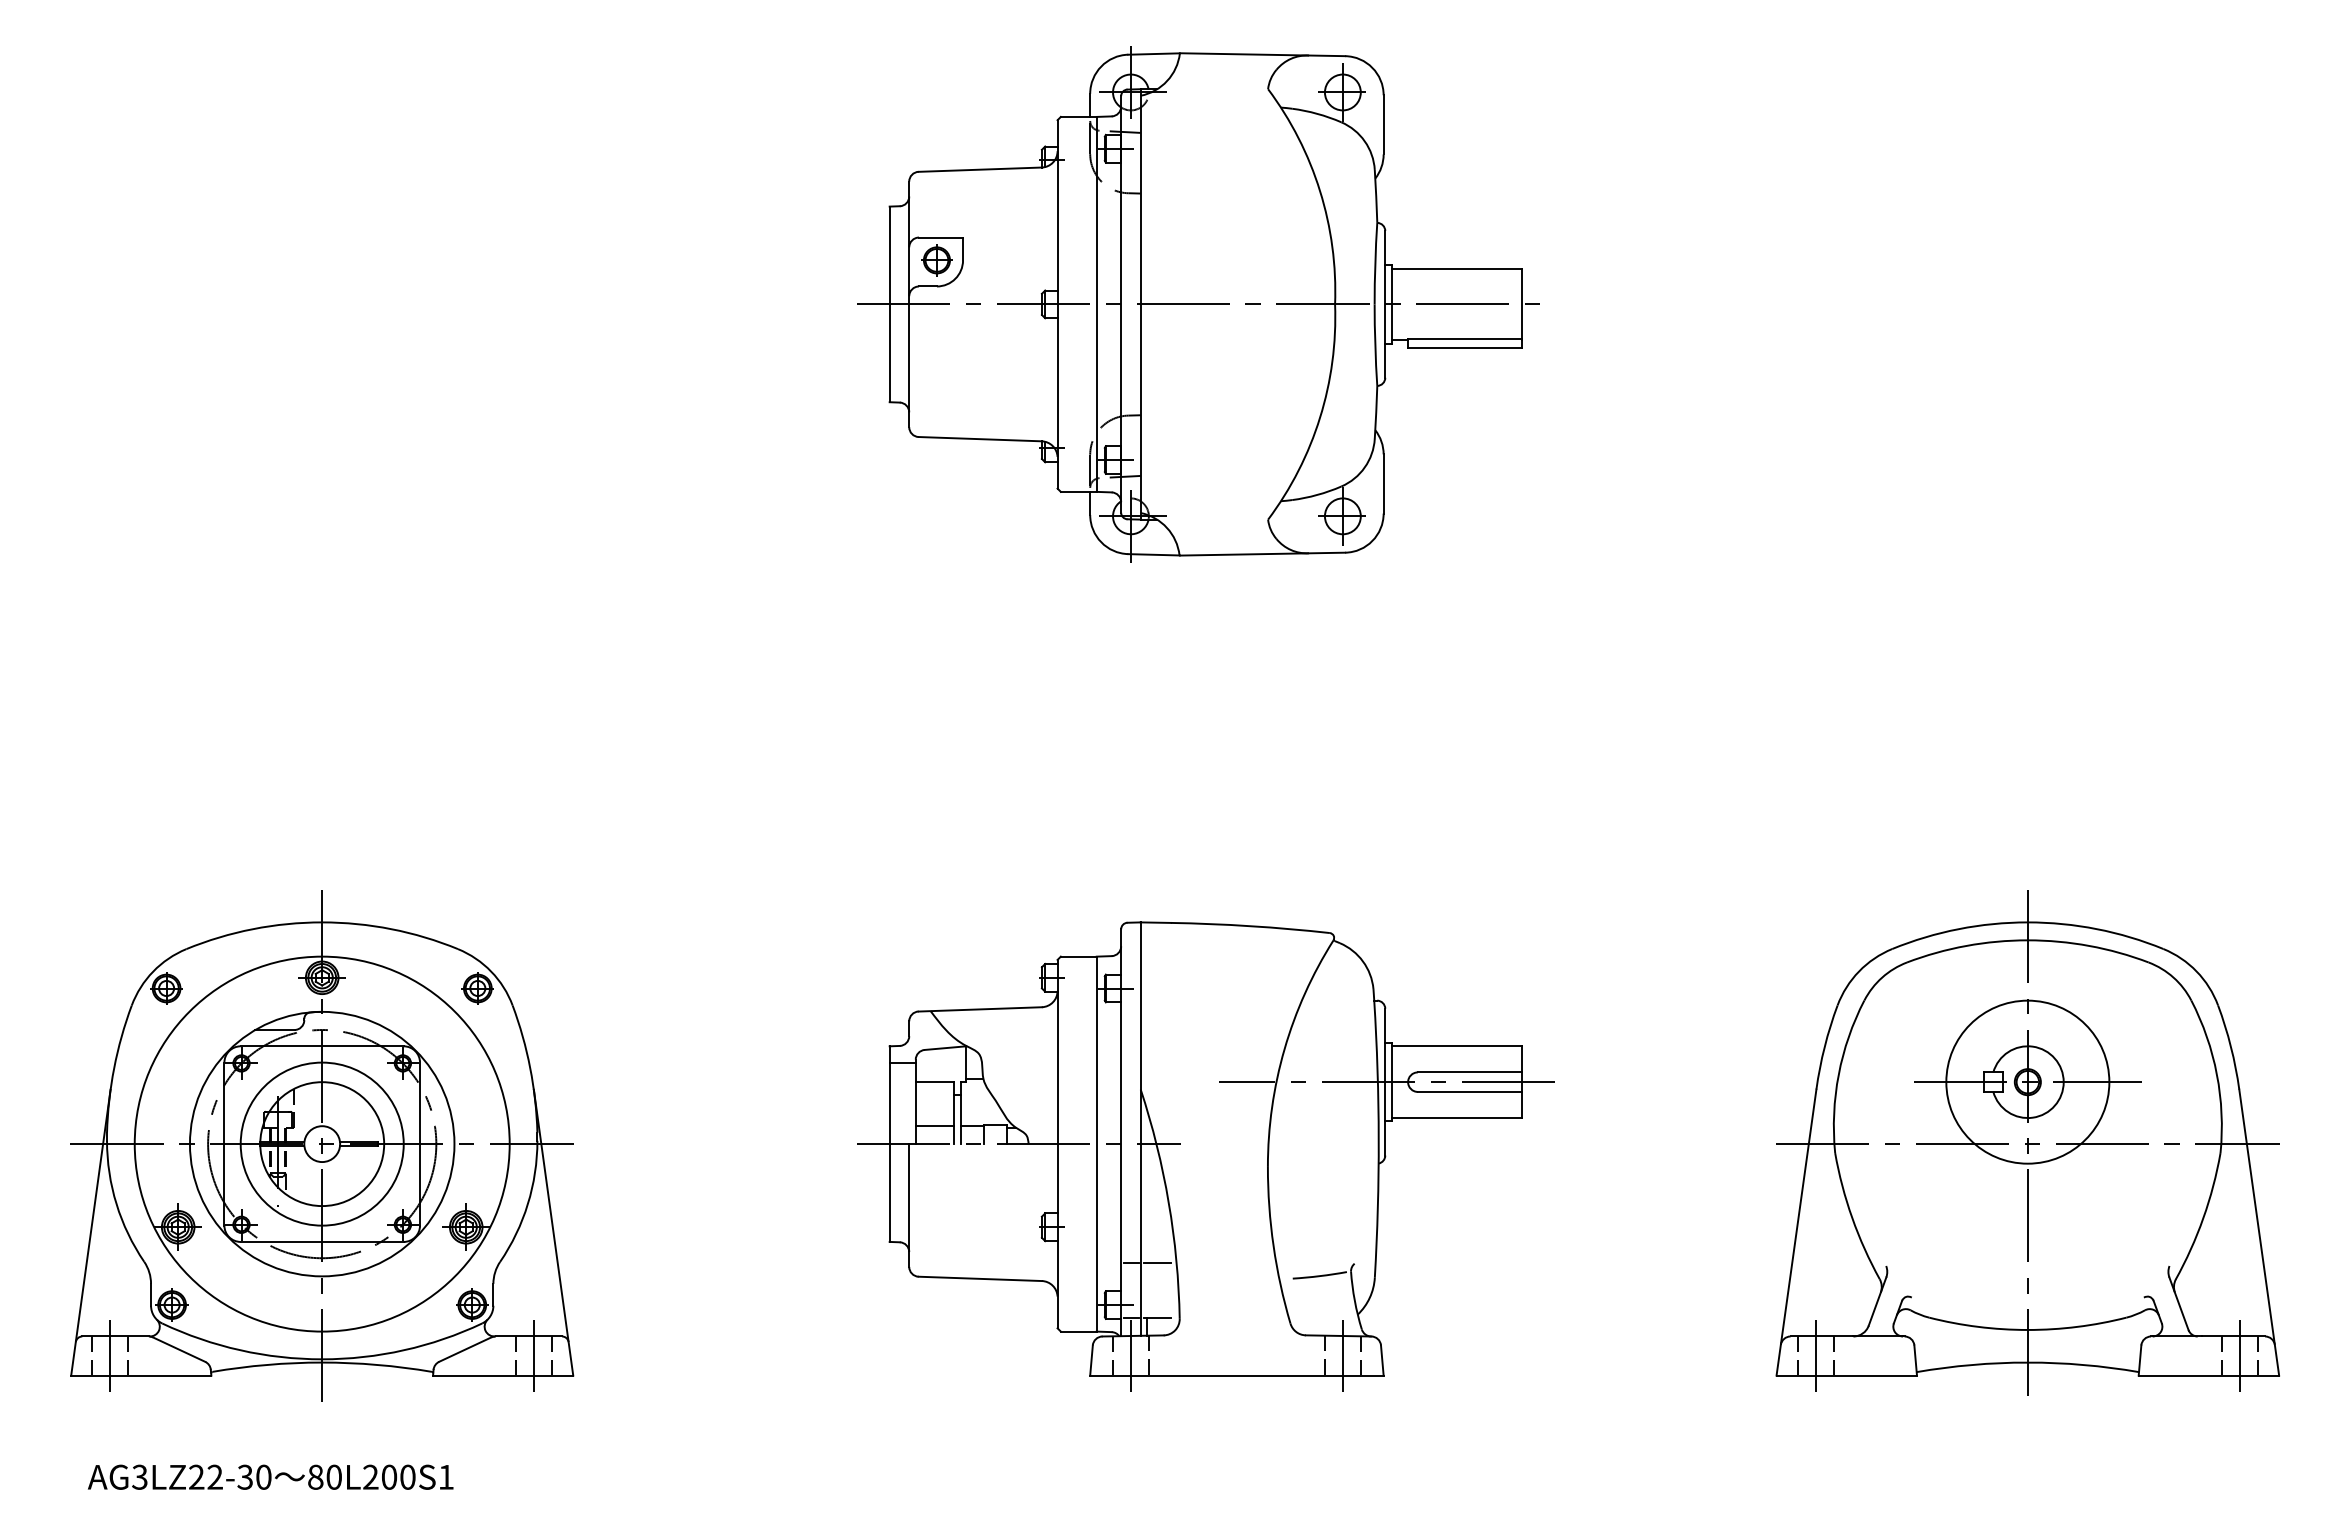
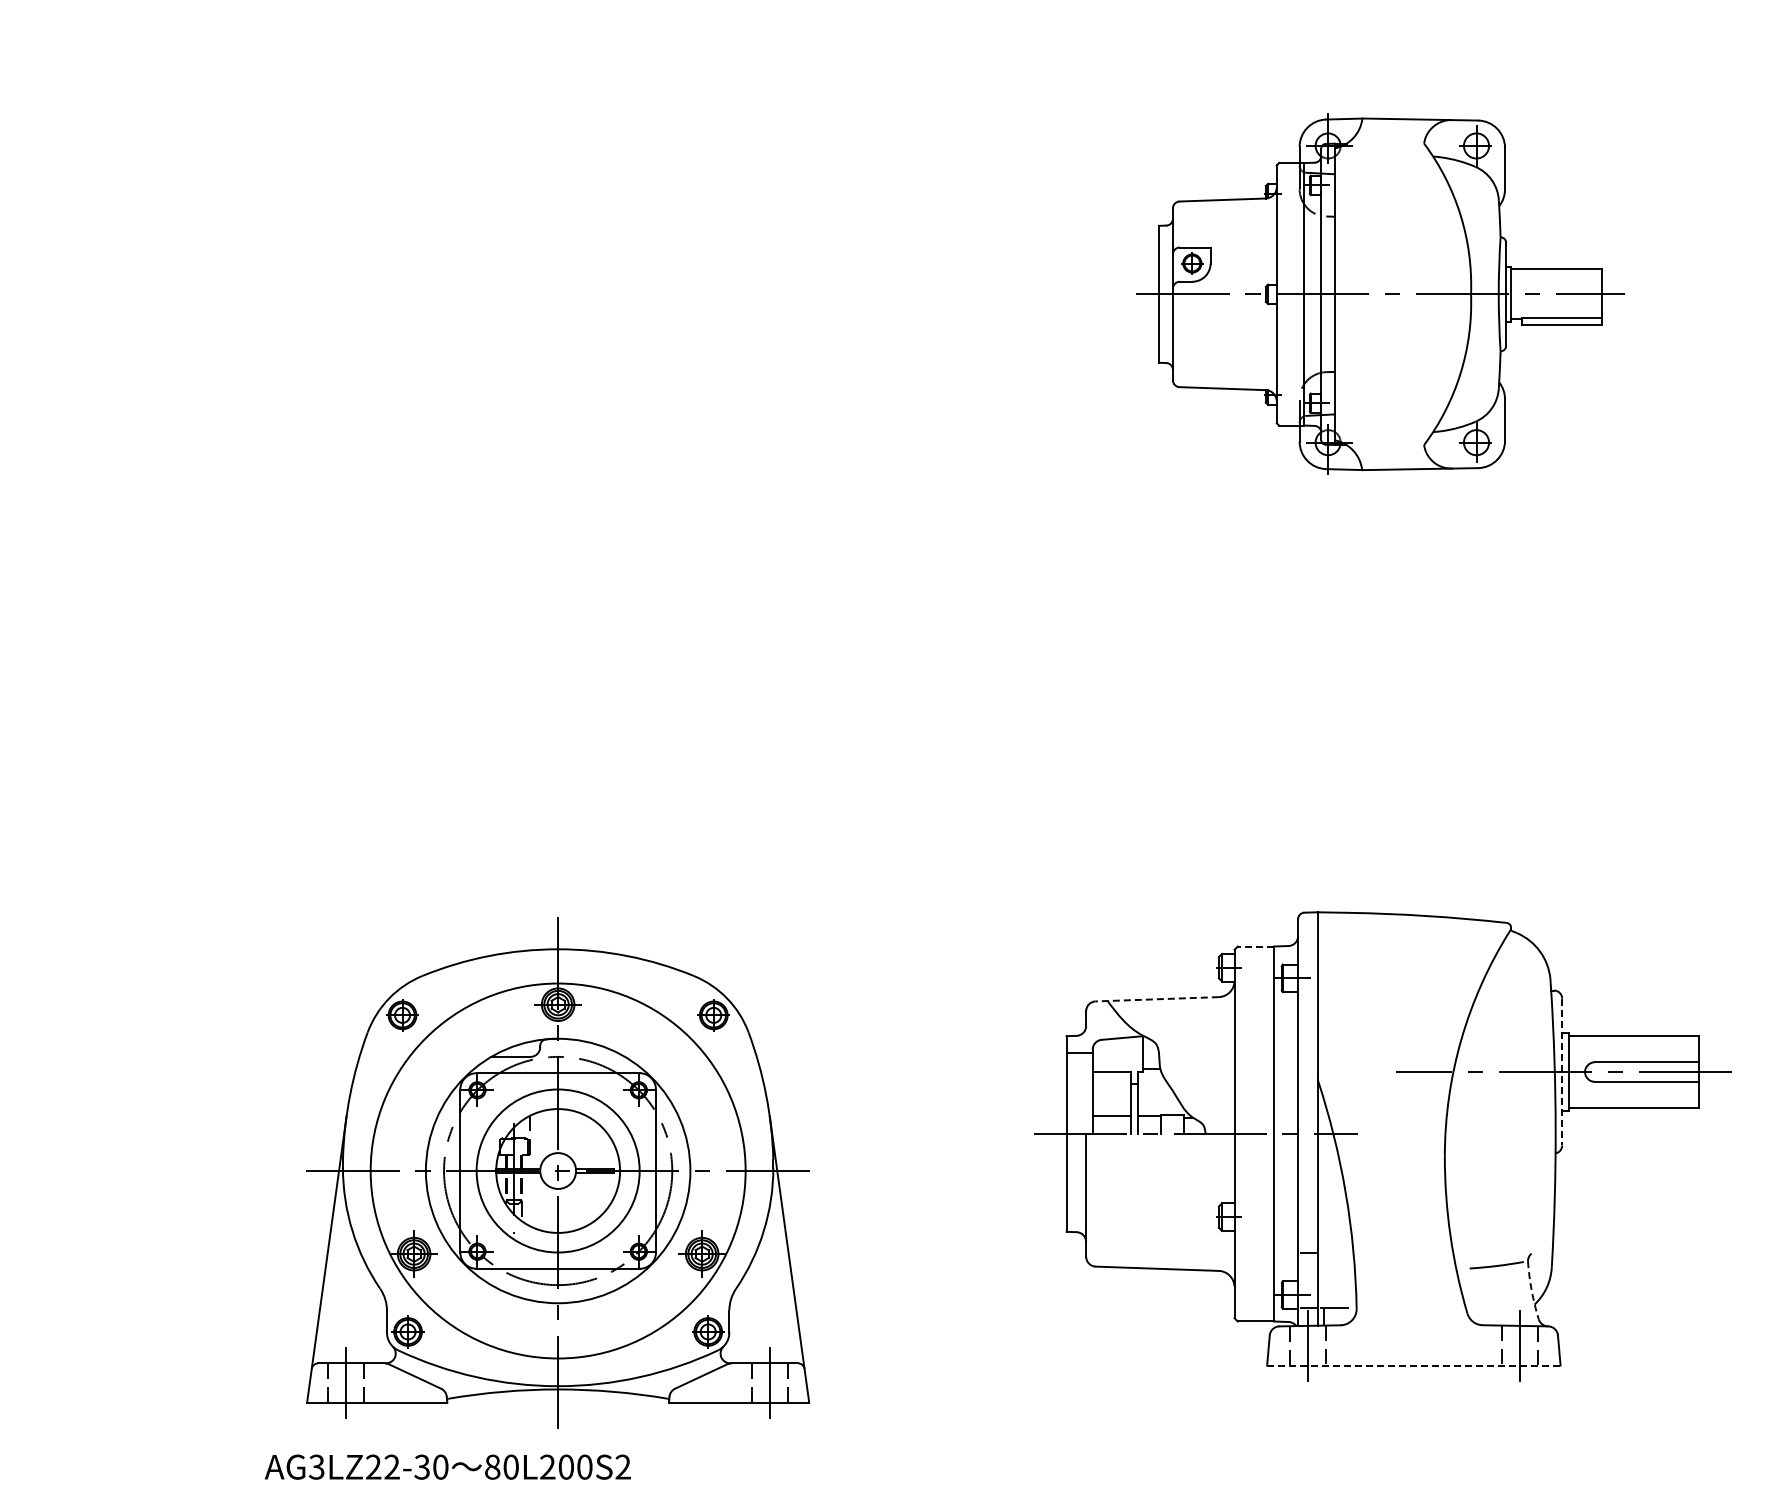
part: (1198, 304) -> (1375, 294), size x0.7
line: (1078, 956) -> (1255, 946), solid -> dashed
line: (980, 1009) -> (1157, 999), solid -> dashed
line: (1385, 1082) -> (1562, 1072), solid -> dashed
part: (322, 1145) -> (558, 1172), moved
line: (1157, 1263) -> (1334, 1253), removed
arc: (1354, 1300) -> (1531, 1290), solid -> dashed
line: (1236, 1375) -> (1413, 1365), solid -> dashed
text: (445, 1476) -> (622, 1466), 80L200S1 -> 80L200S2

